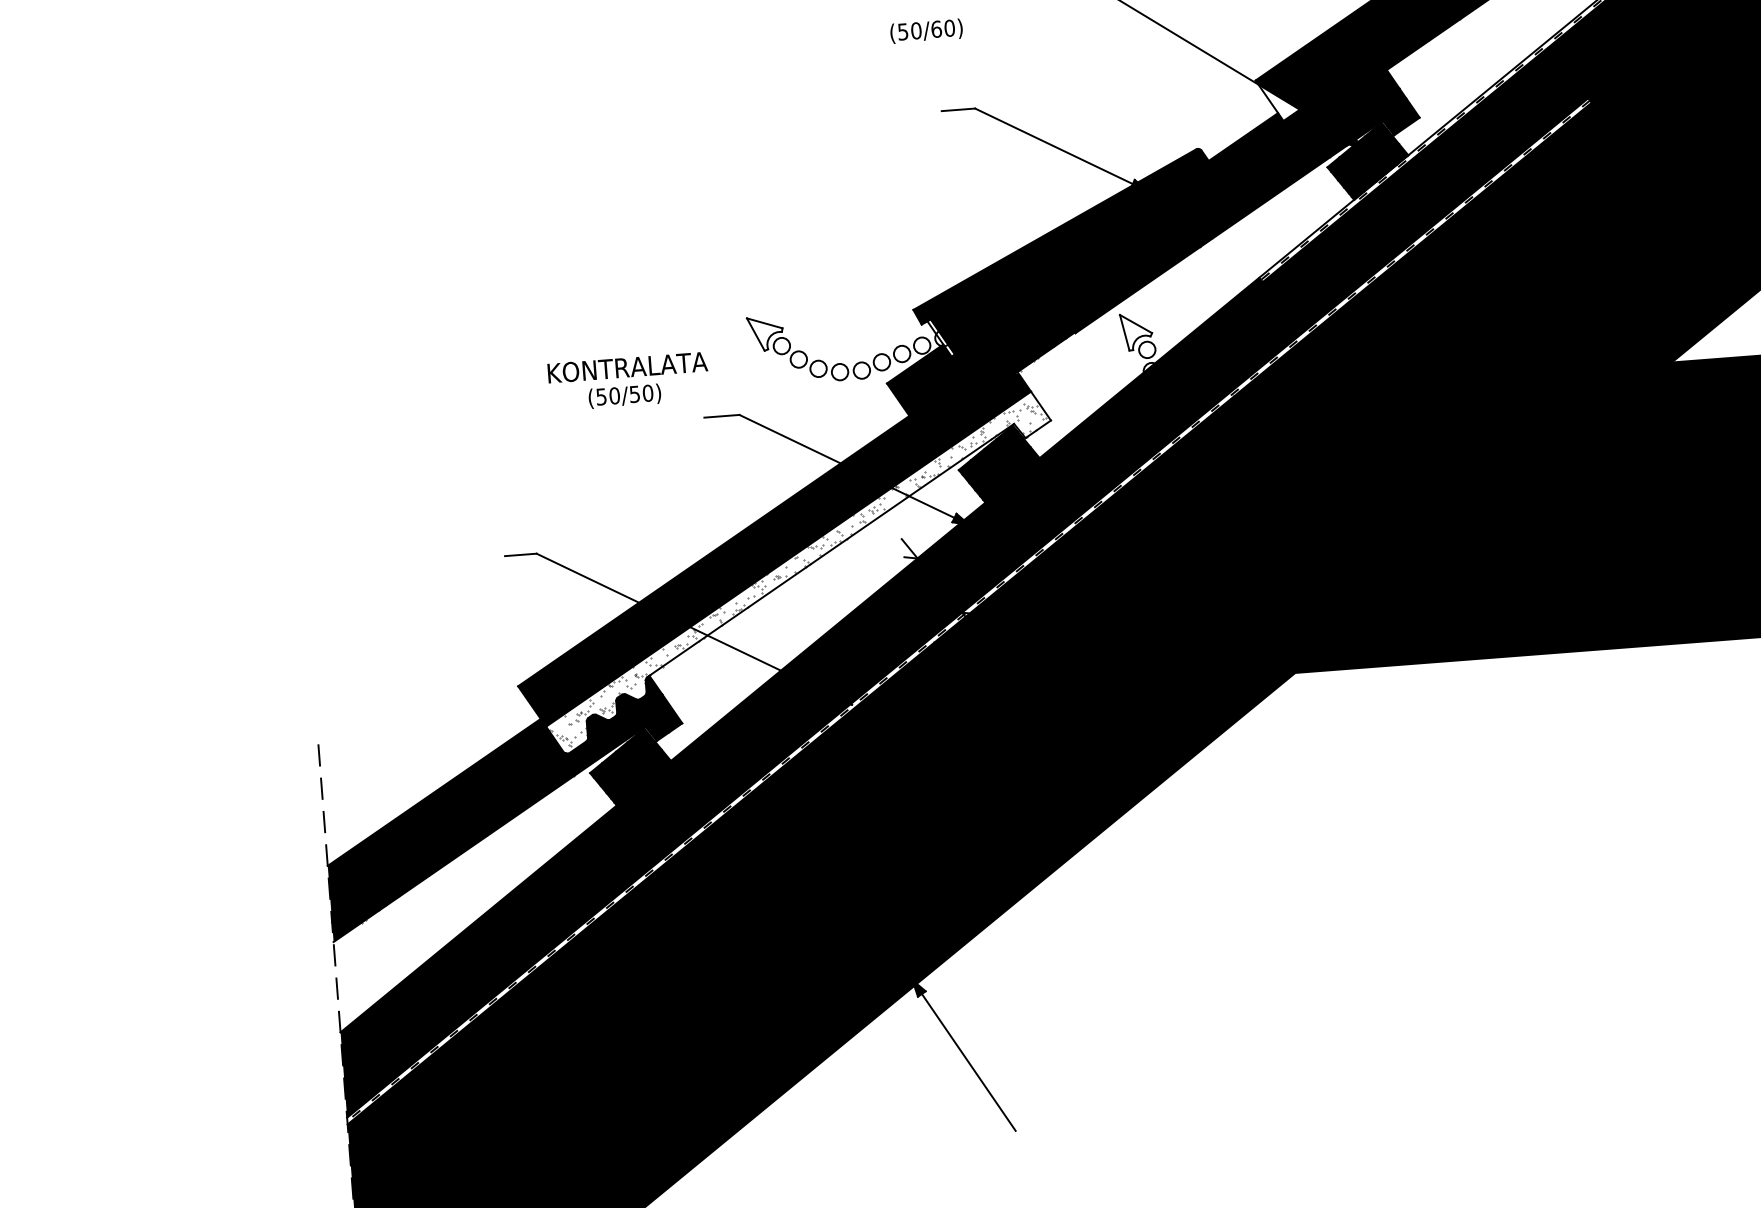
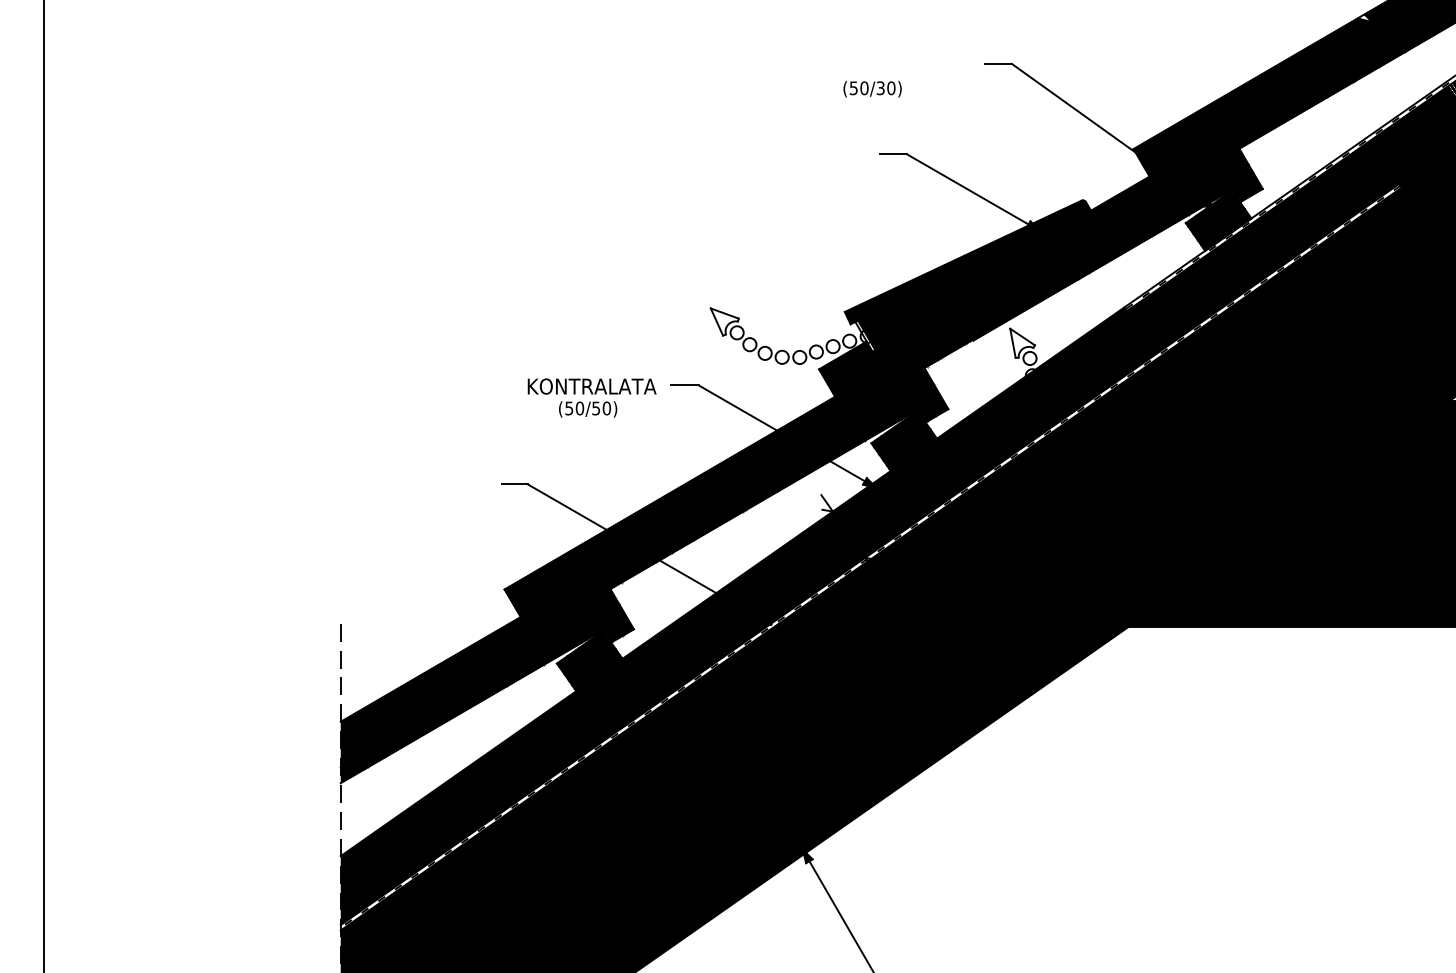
text: (936, 29) -> (880, 88), (50/60) -> (50/30)
fill: (1279, 101) -> (1151, 167), added
text: (627, 381) -> (591, 397), moved
fill: (798, 572) -> (736, 515), added

